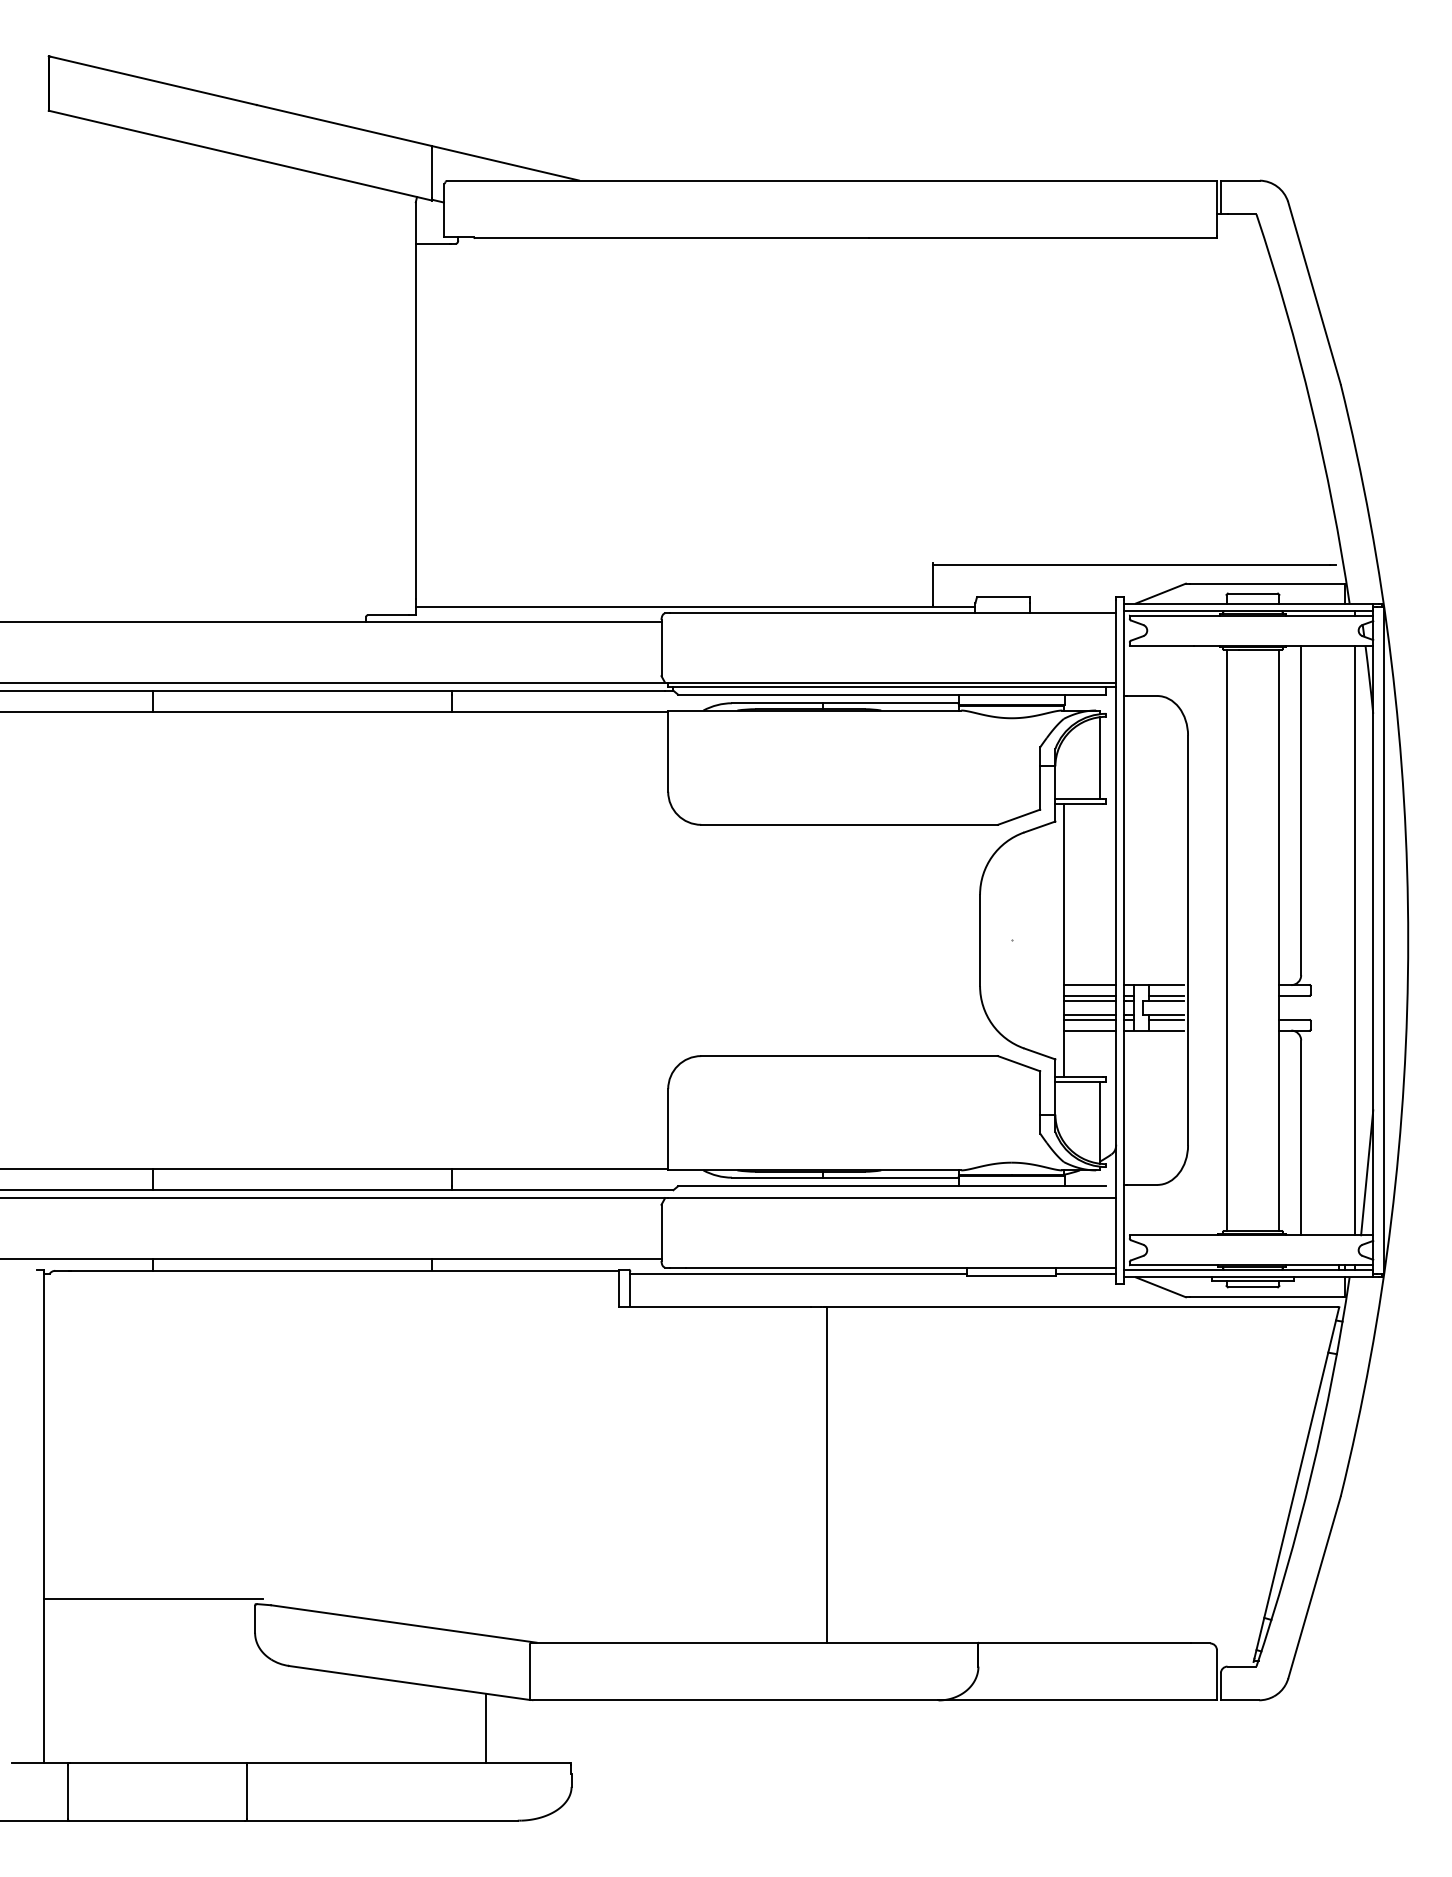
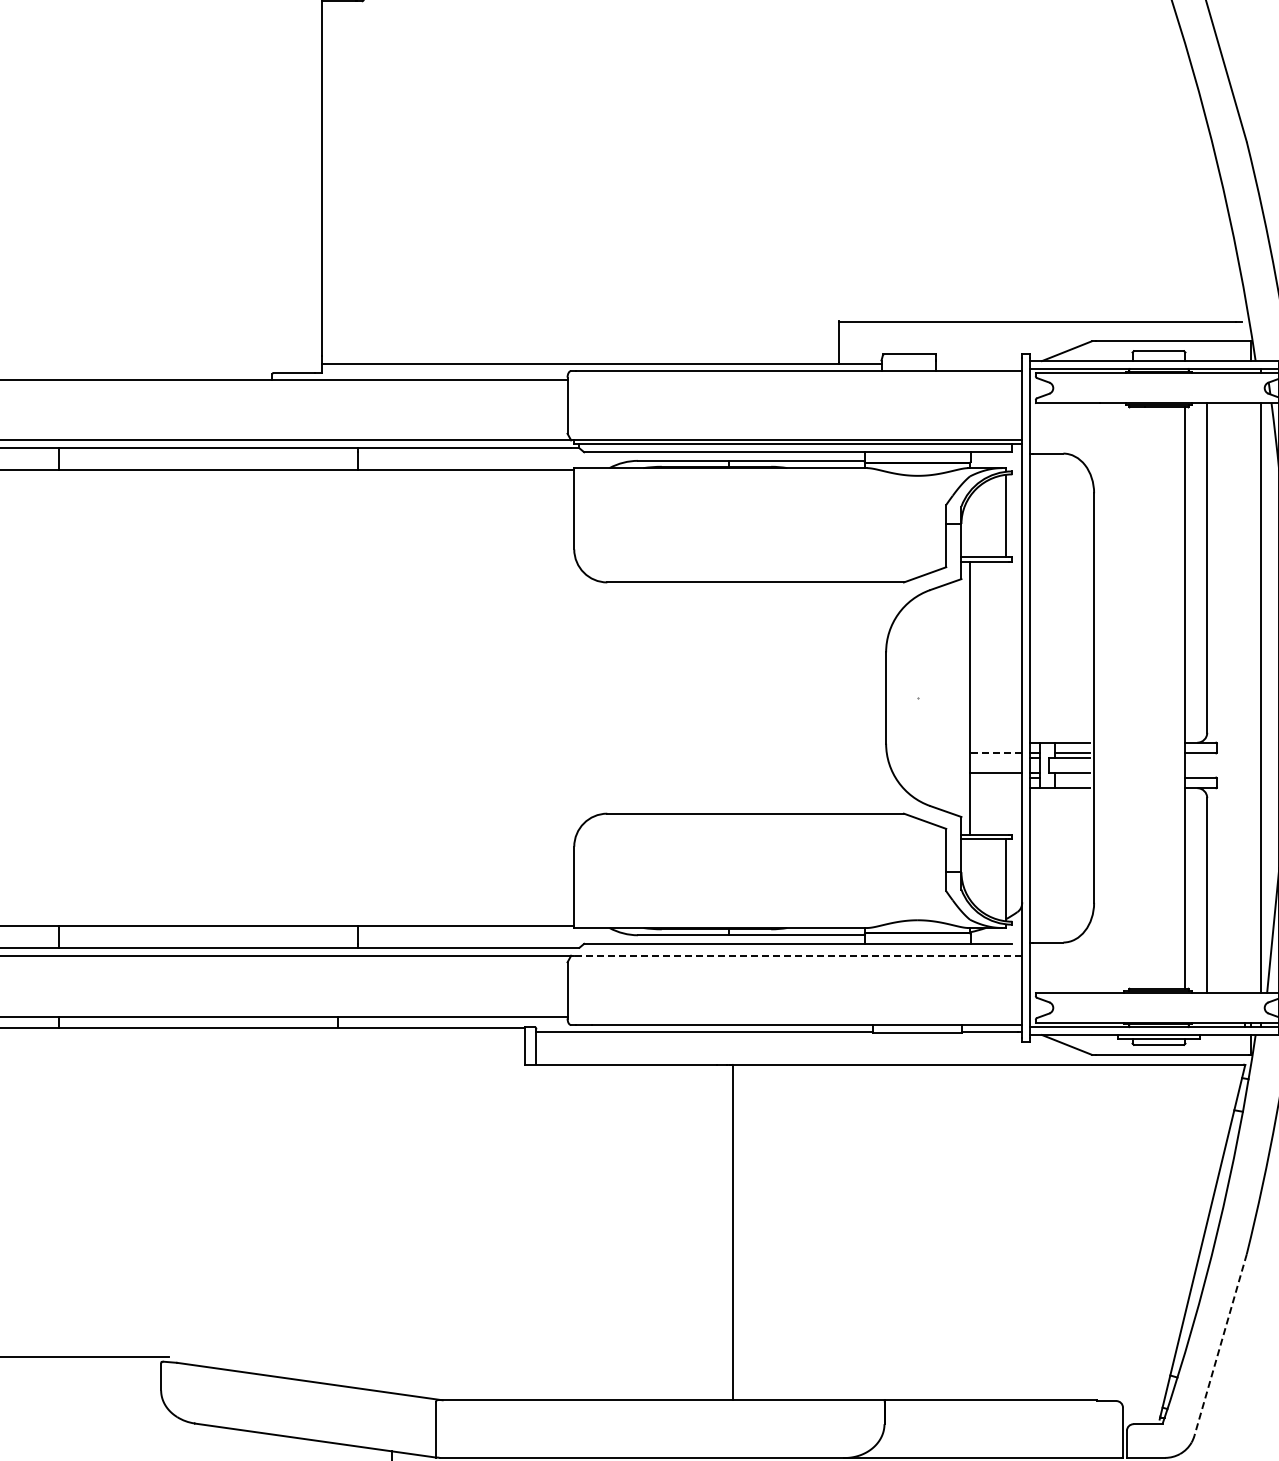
line: (1226, 940) -> (1132, 698), removed
line: (1090, 985) -> (996, 743), removed
line: (1090, 995) -> (996, 753), solid -> dashed
line: (1090, 1000) -> (996, 758), removed
line: (1090, 1020) -> (996, 778), removed
line: (1166, 1020) -> (1072, 778), removed
line: (1090, 1030) -> (996, 788), removed
line: (892, 1198) -> (798, 956), solid -> dashed
line: (1314, 1587) -> (1220, 1345), solid -> dashed

